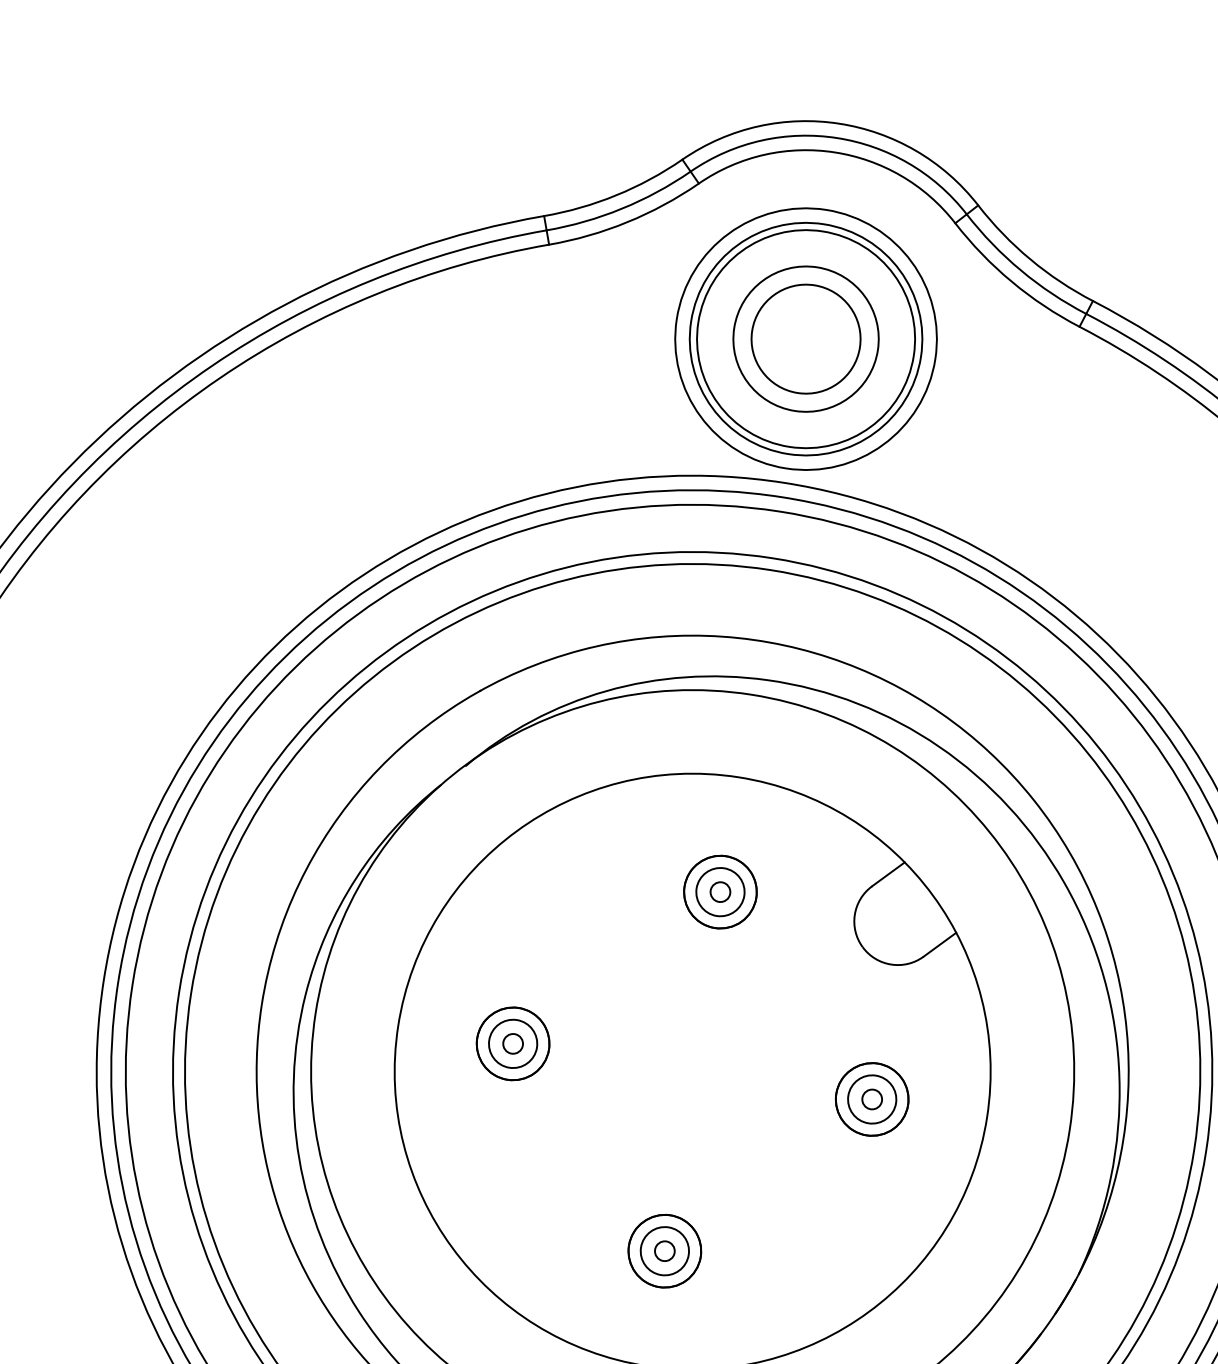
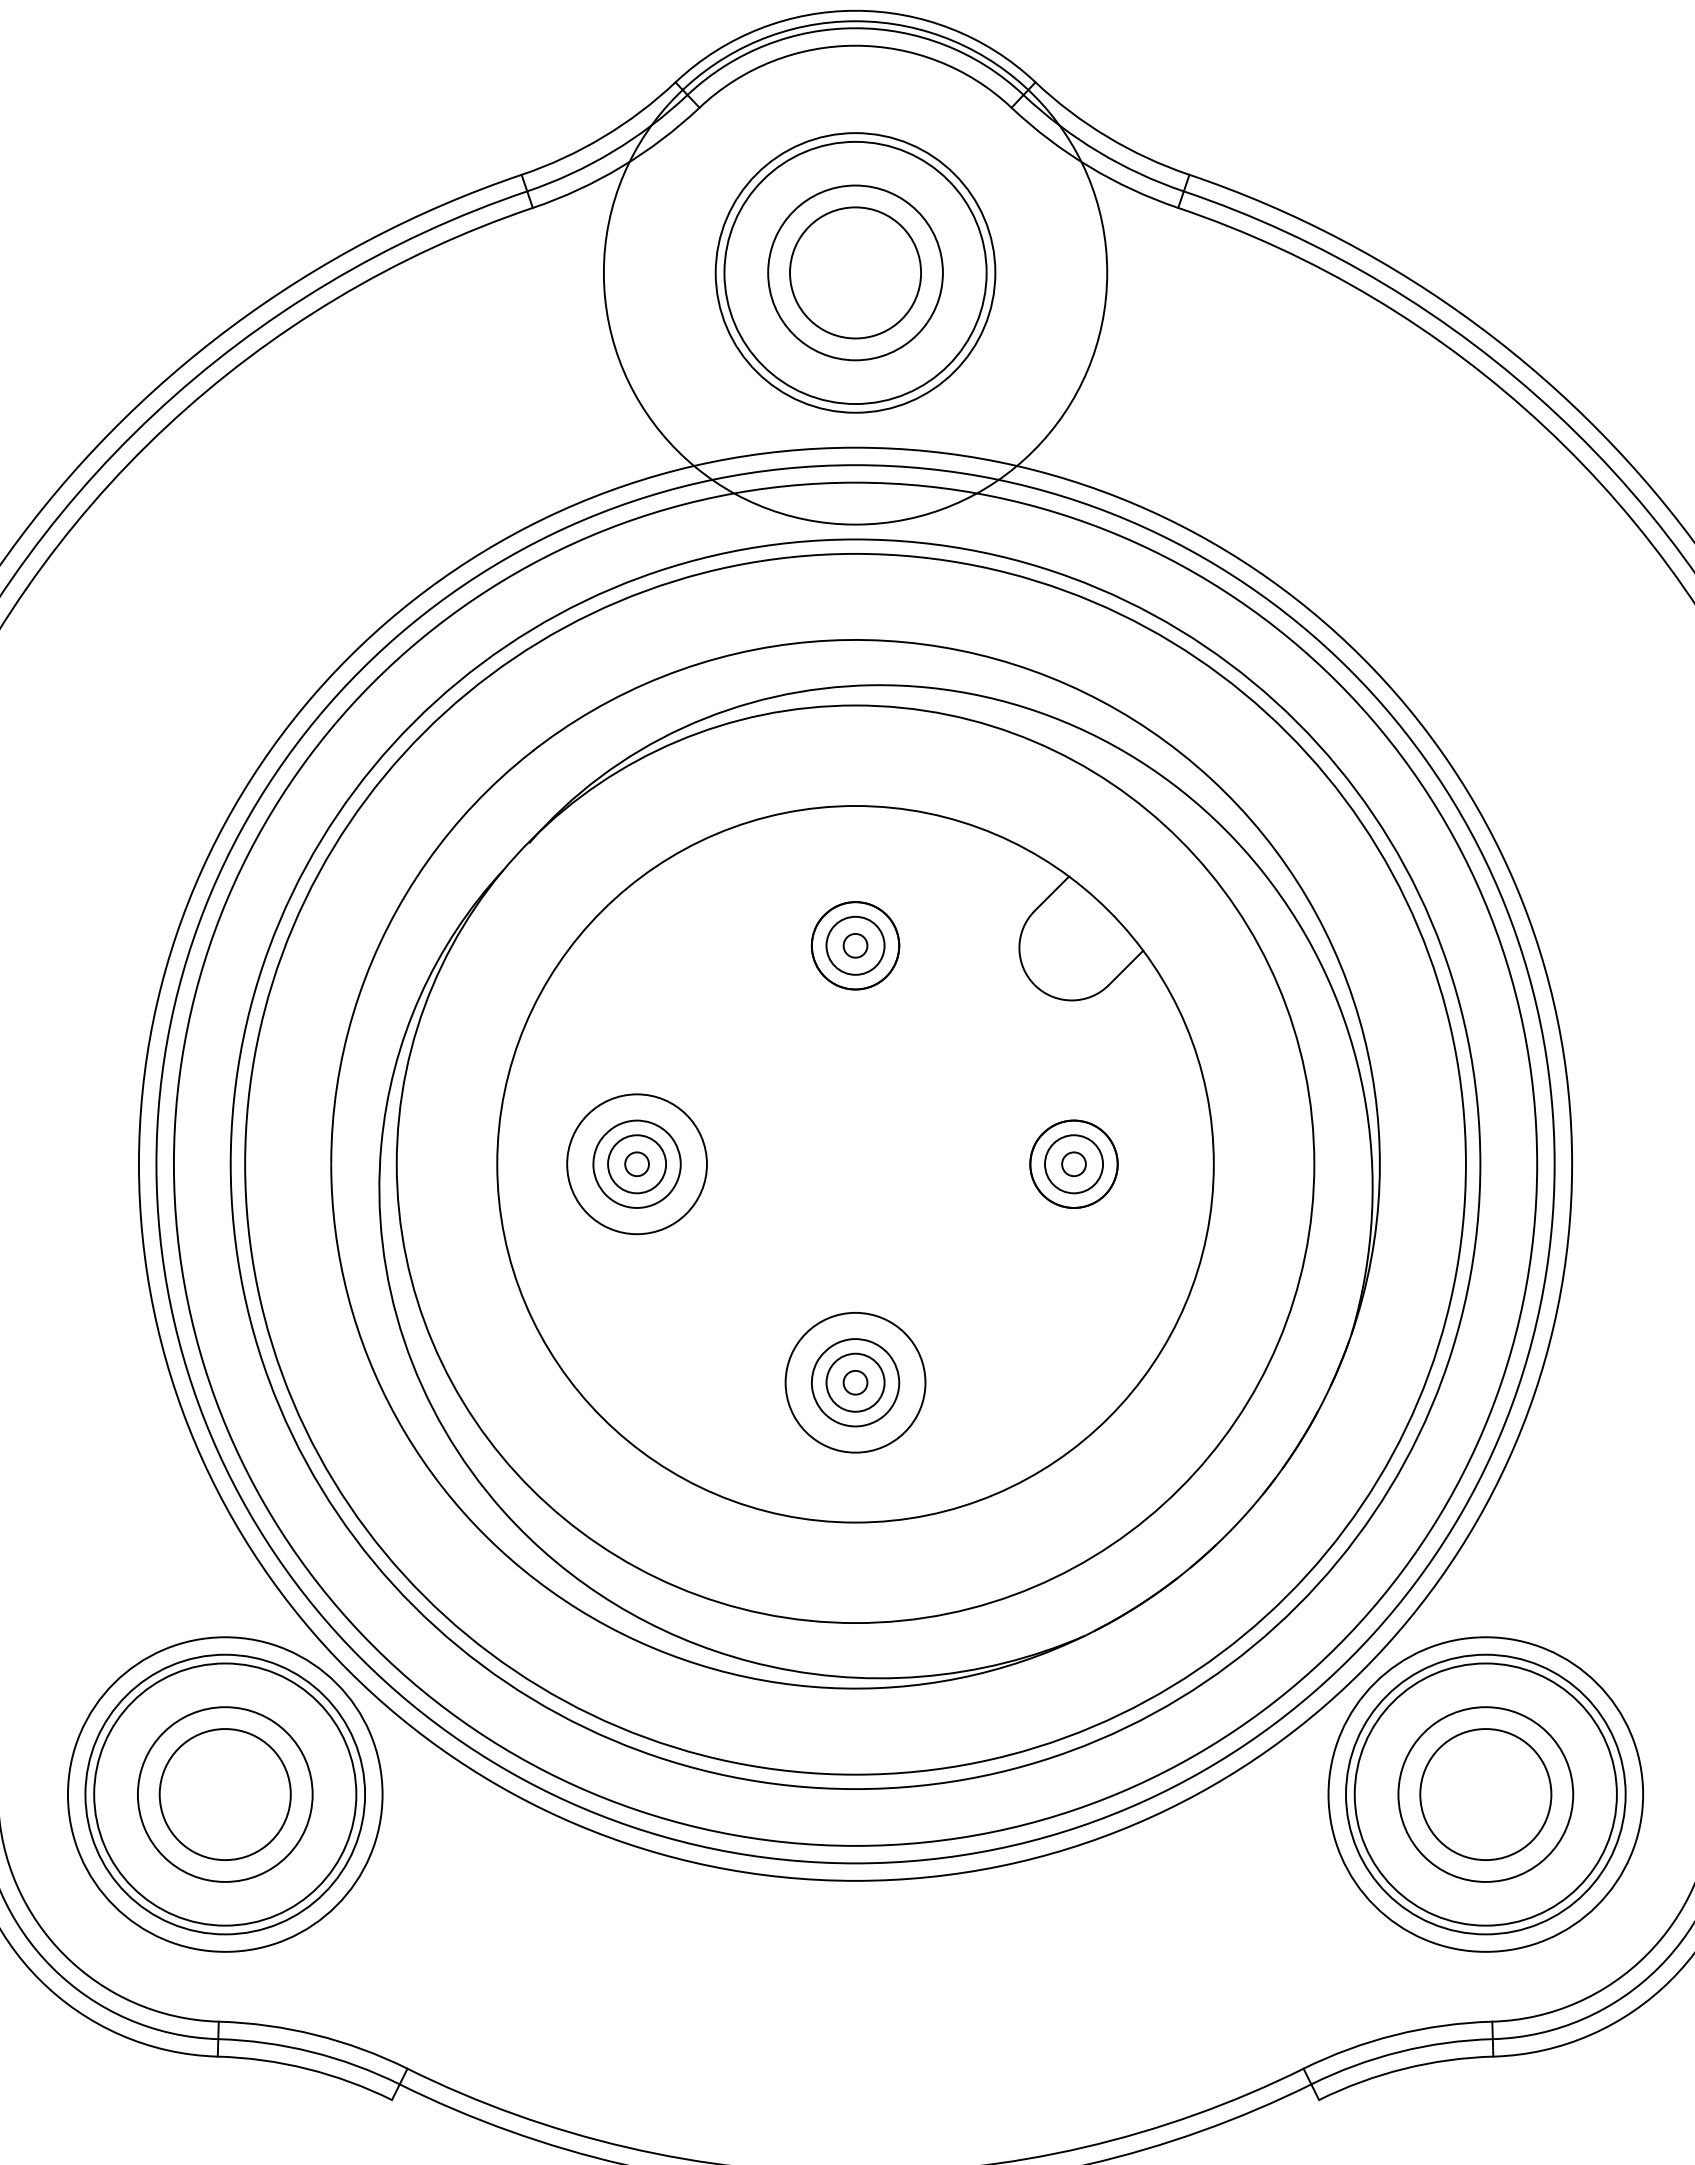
circle: (806, 338) -> (855, 272), size x1.6
circle: (512, 1043) -> (636, 1163), size x1.6
circle: (664, 1251) -> (855, 1382), size x1.6

